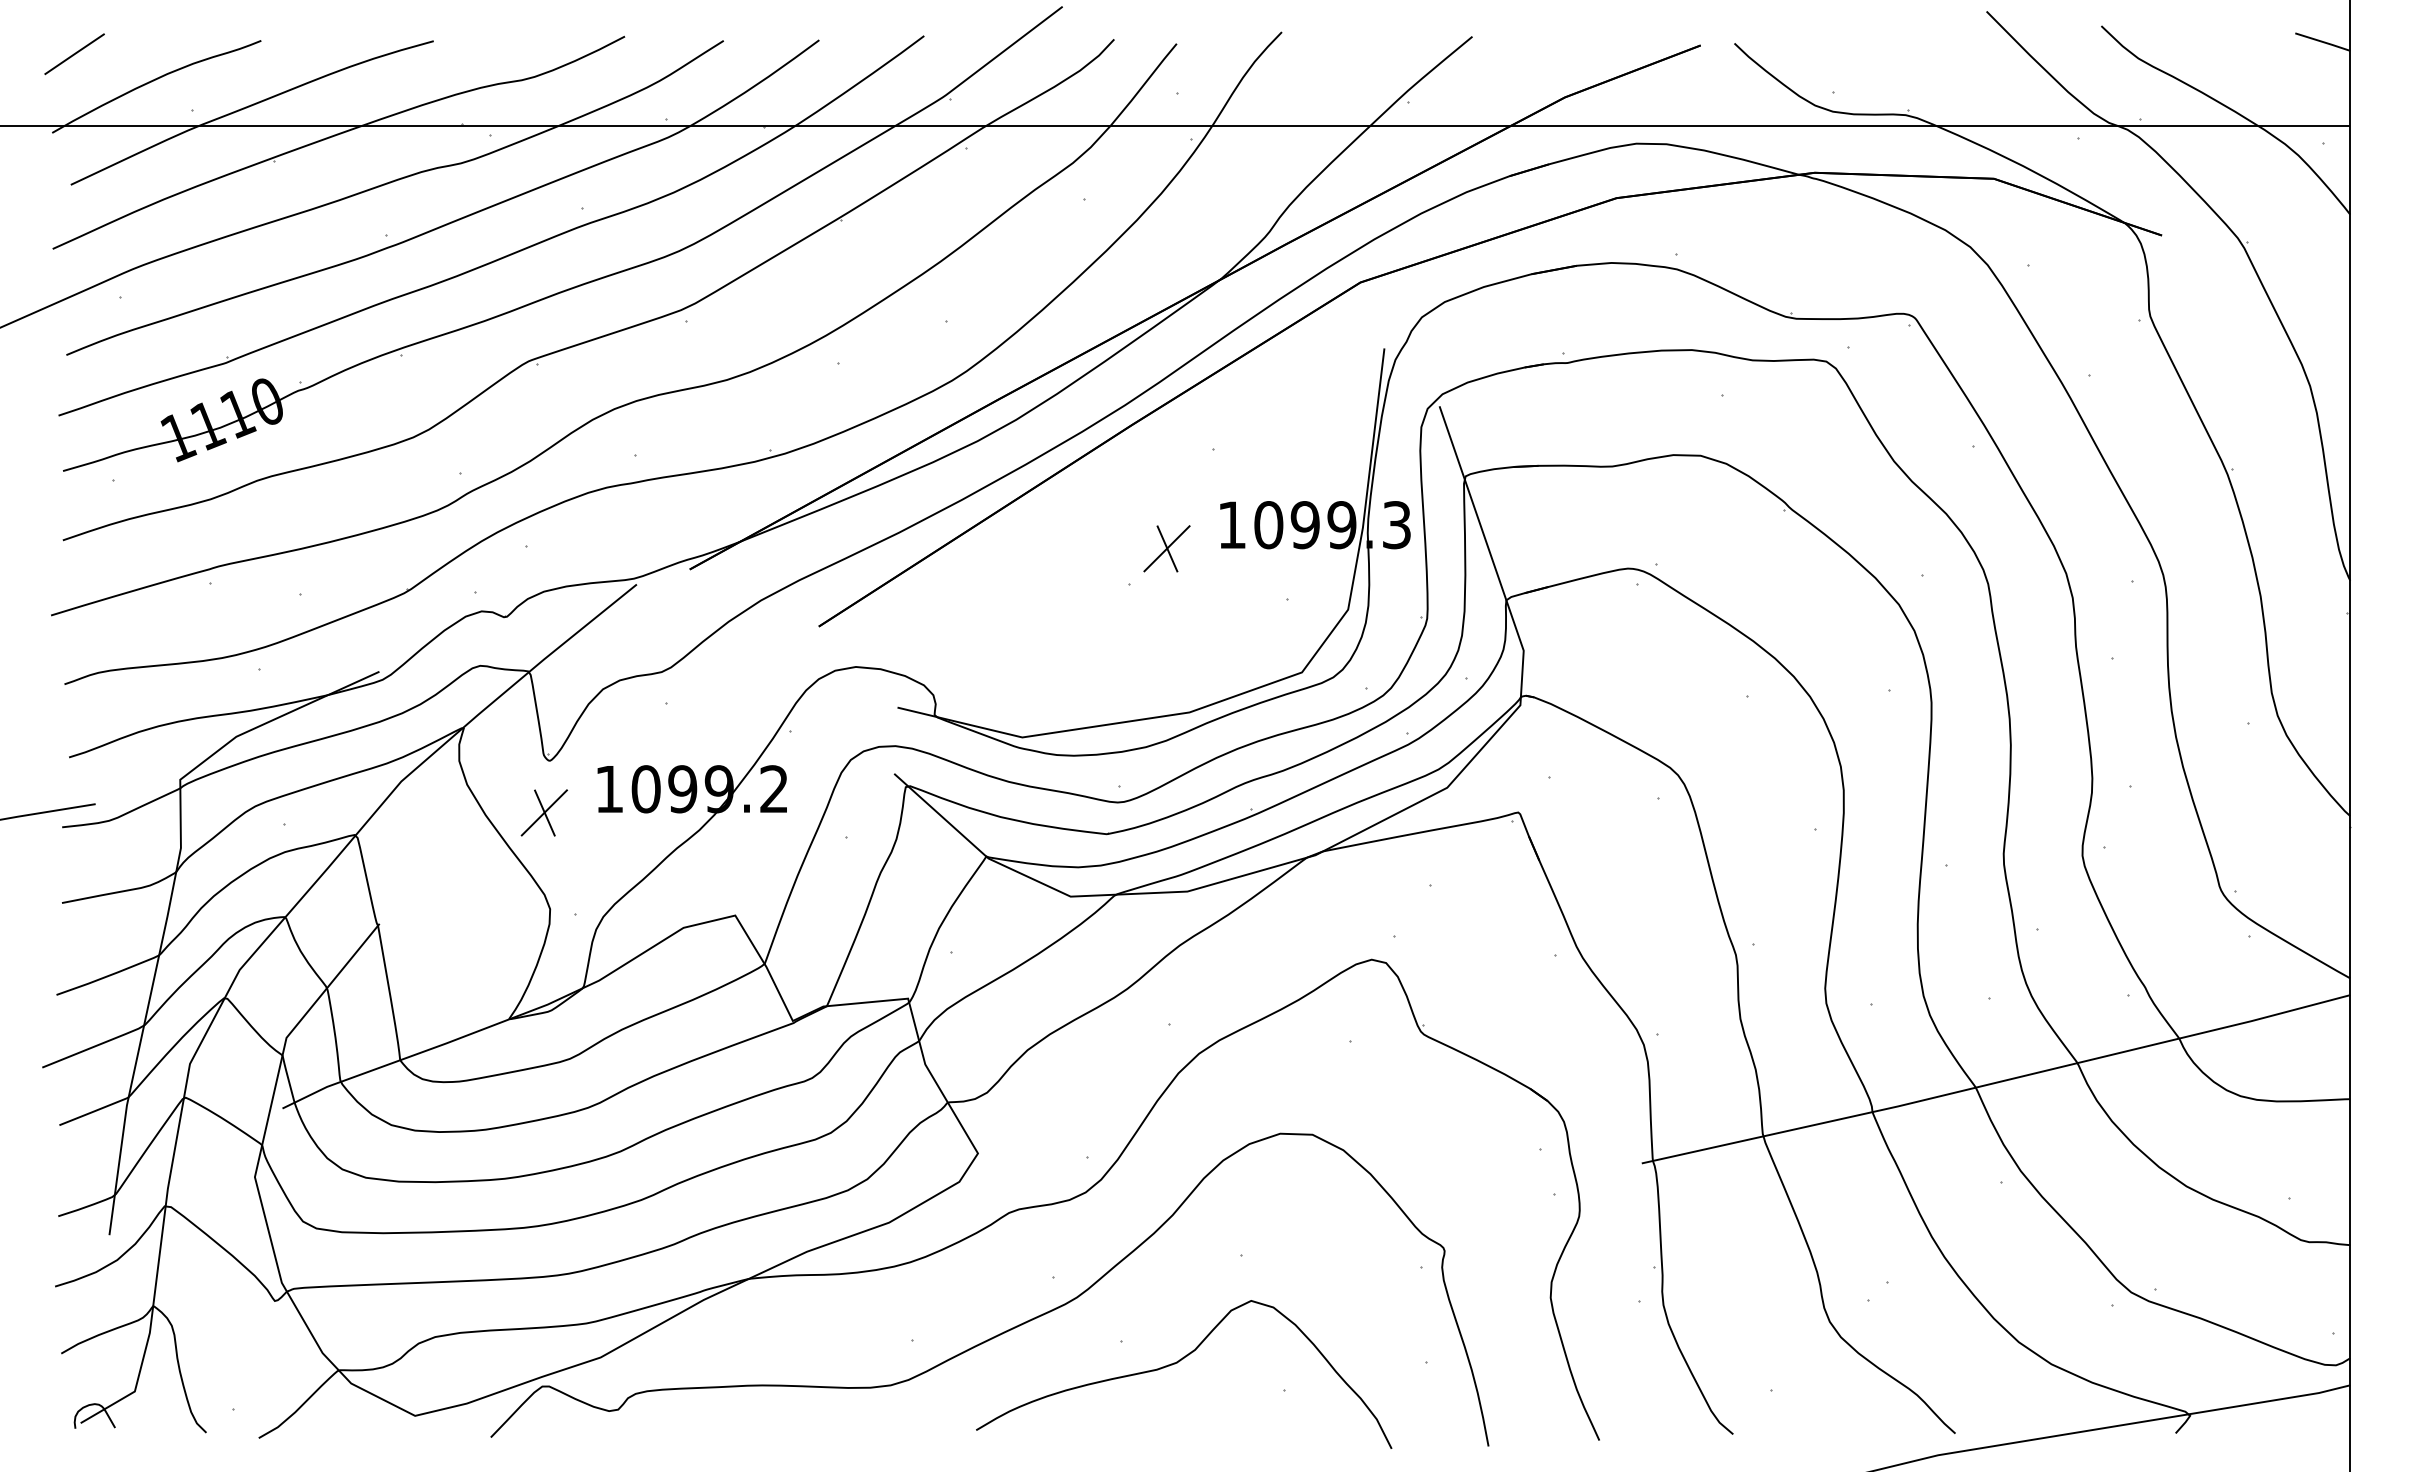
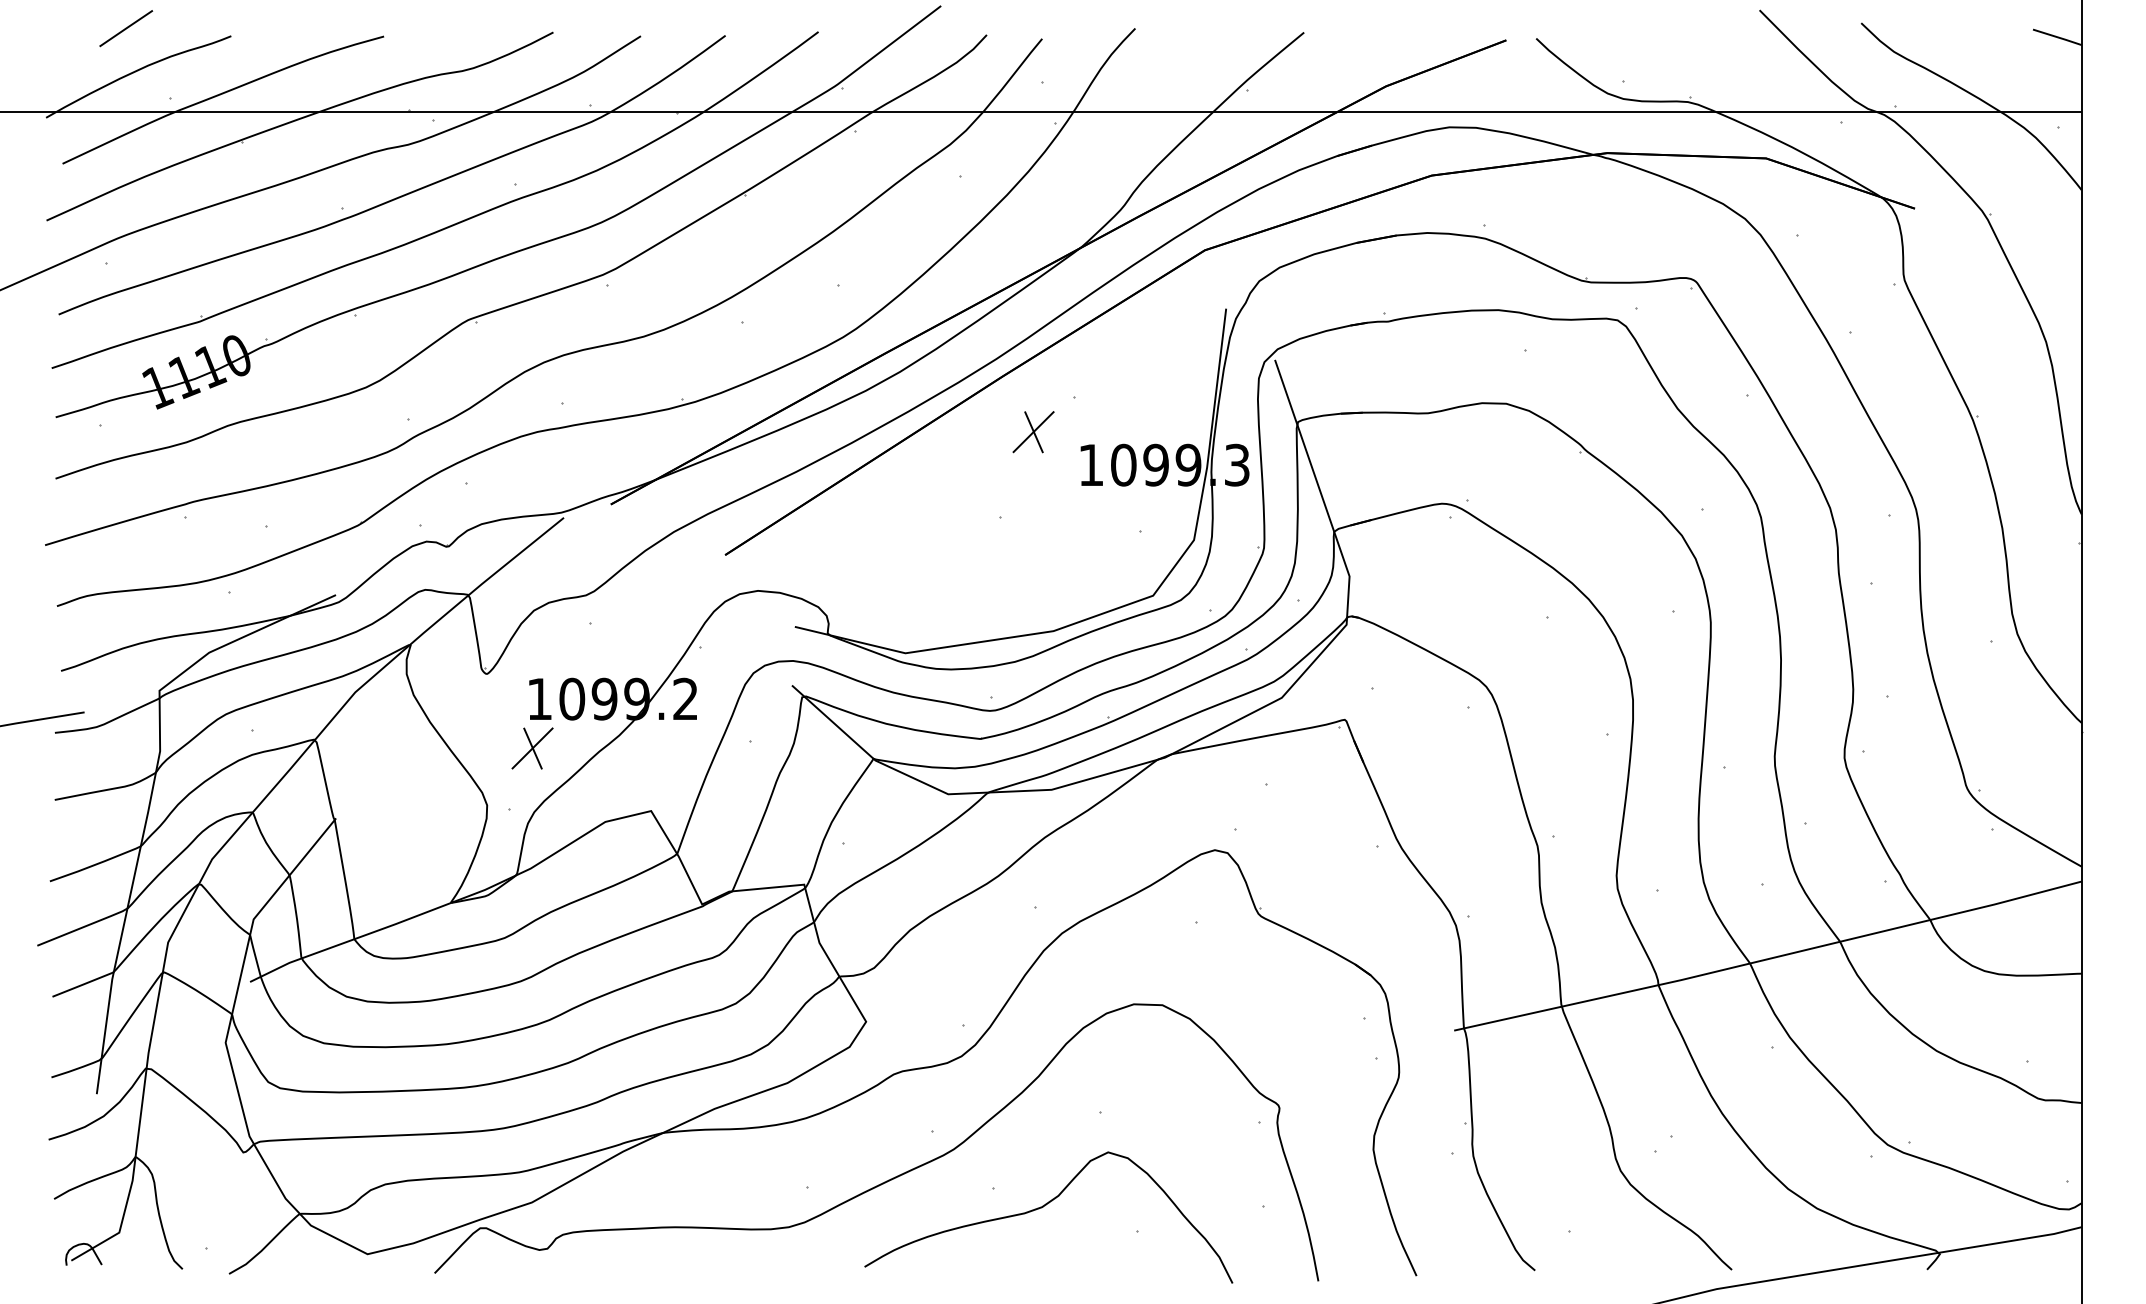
line: (74, 54) -> (126, 28), moved
part: (1166, 548) -> (1033, 431), moved
part: (543, 812) -> (531, 748), moved

